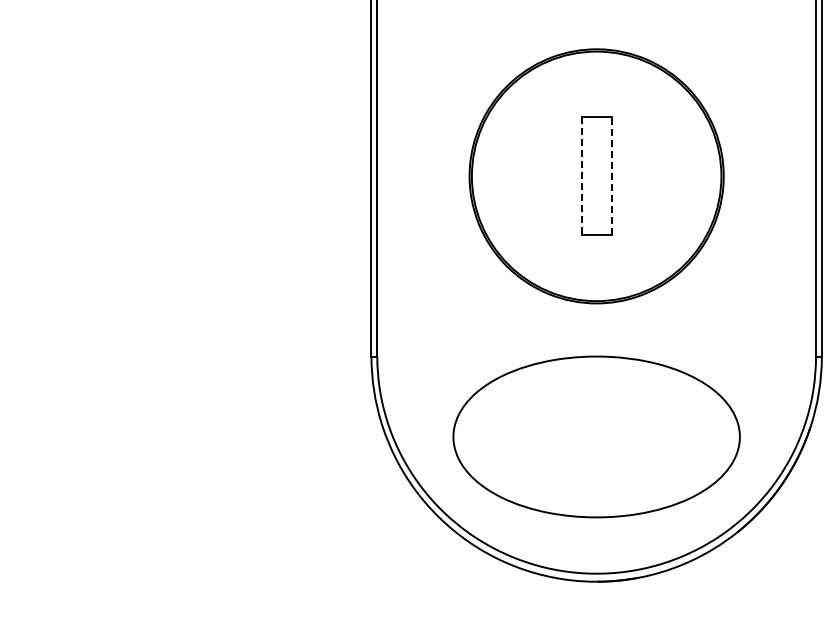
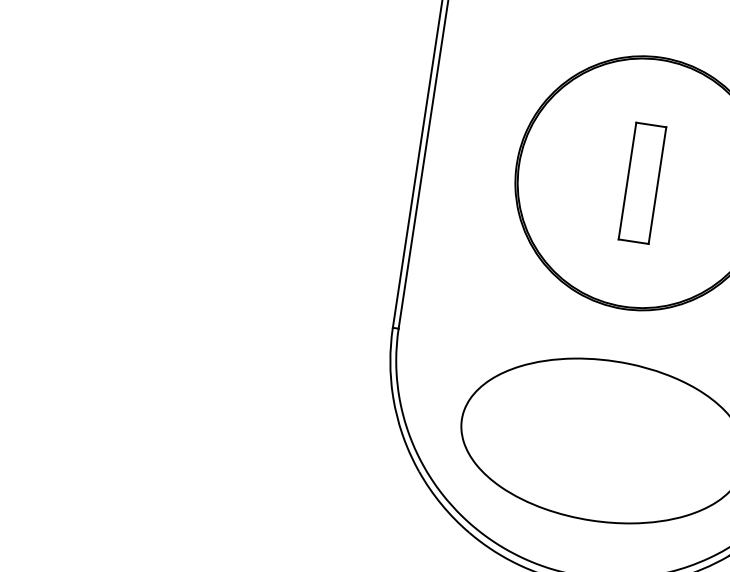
line: (611, 175) -> (657, 184), dashed -> solid
line: (581, 176) -> (627, 181), dashed -> solid

